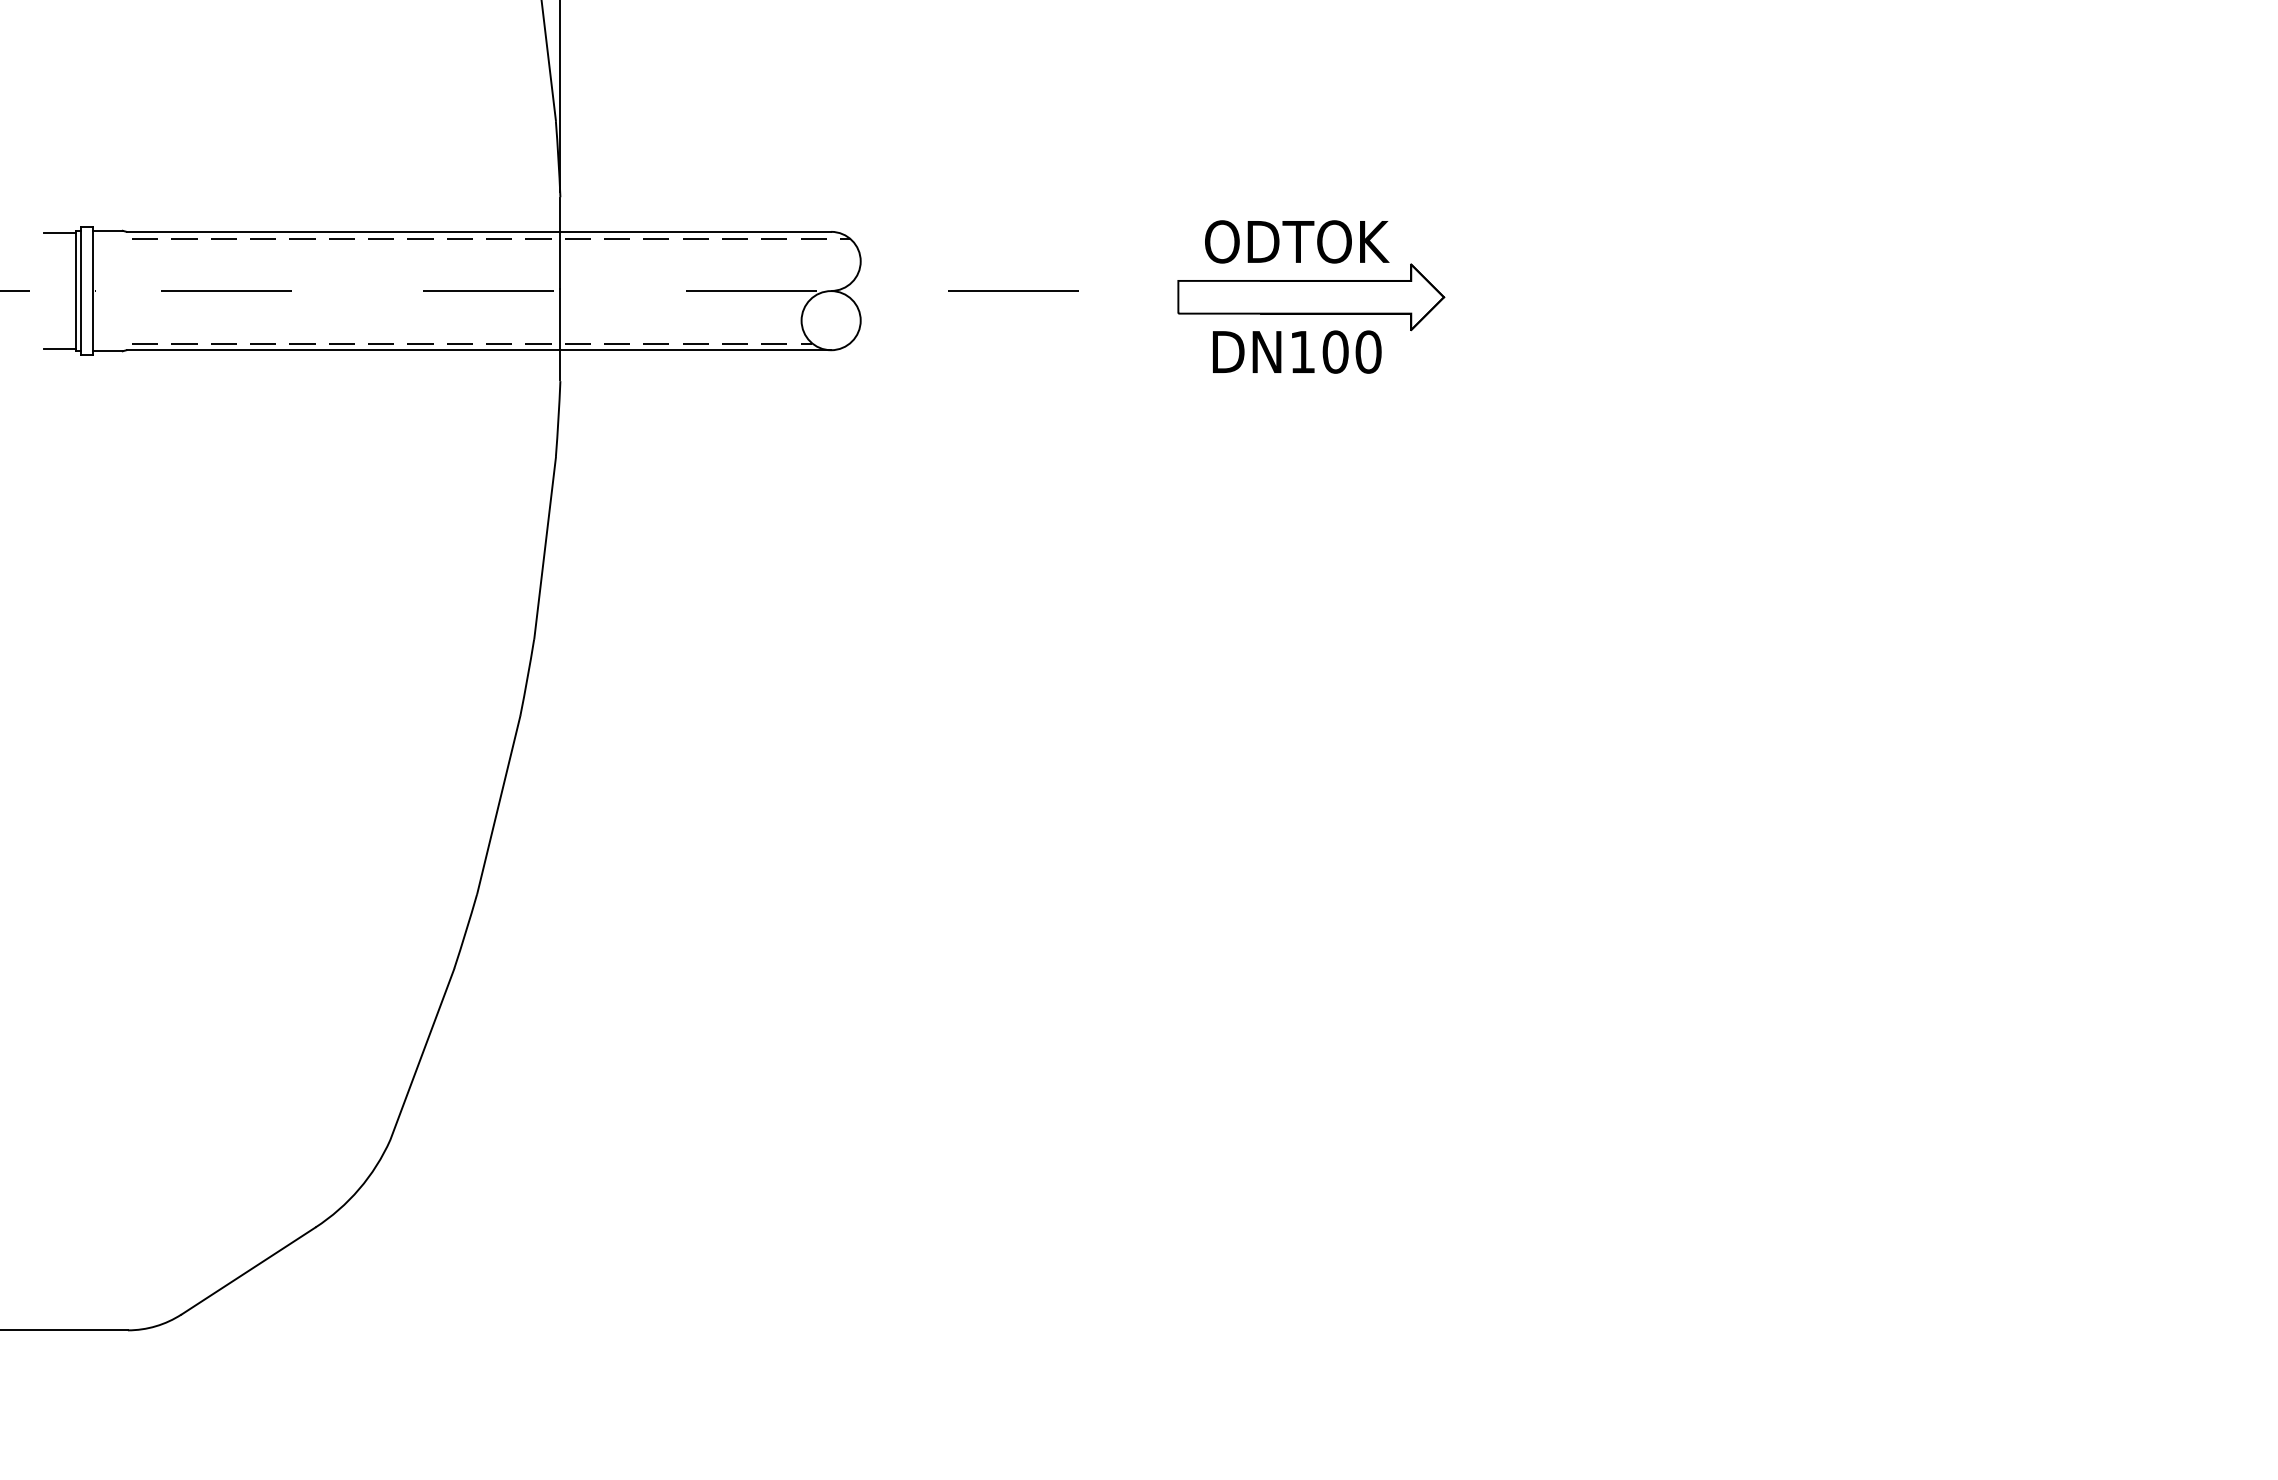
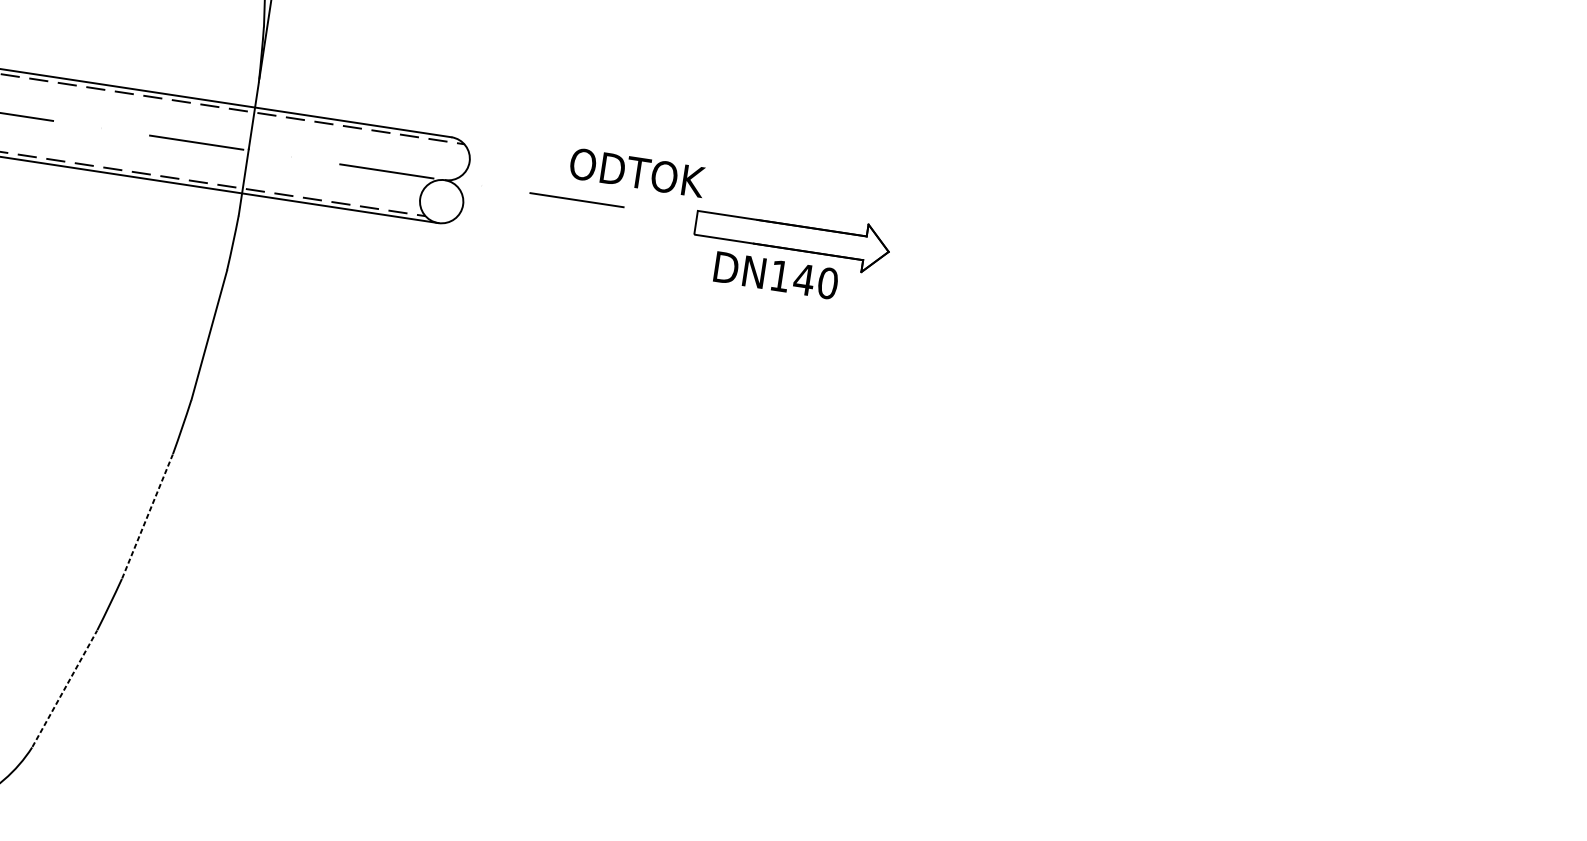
text: (1297, 241) -> (637, 172), moved
text: (1335, 351) -> (804, 279), DN100 -> DN140
line: (498, 804) -> (147, 516), solid -> dashed
line: (422, 1054) -> (64, 689), solid -> dashed

